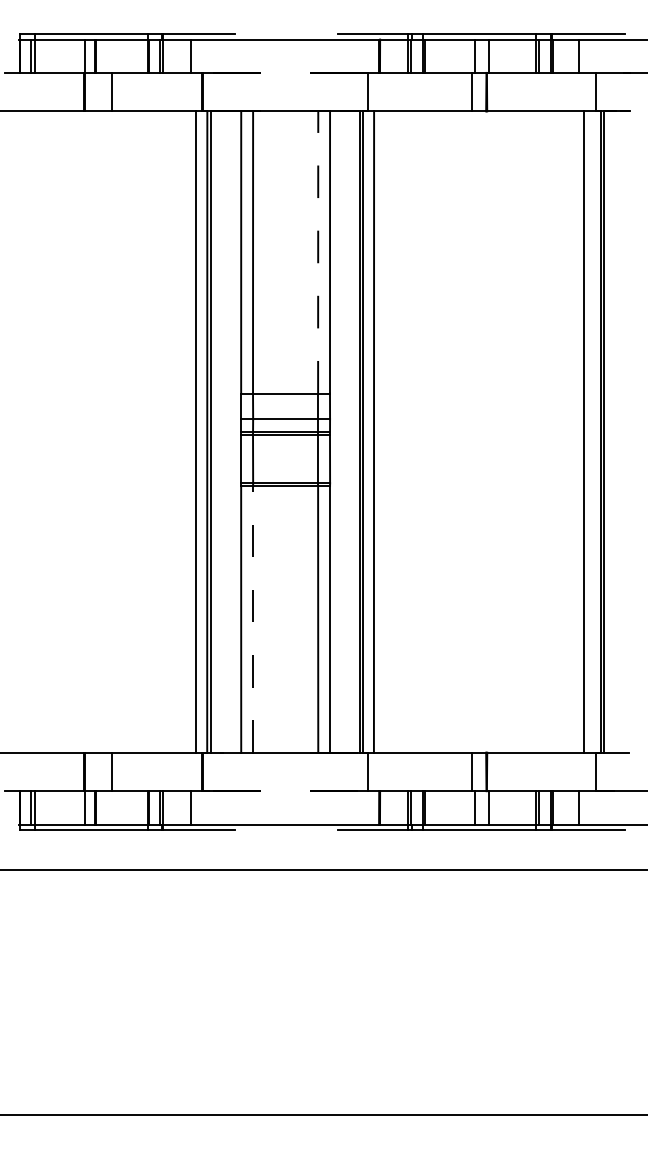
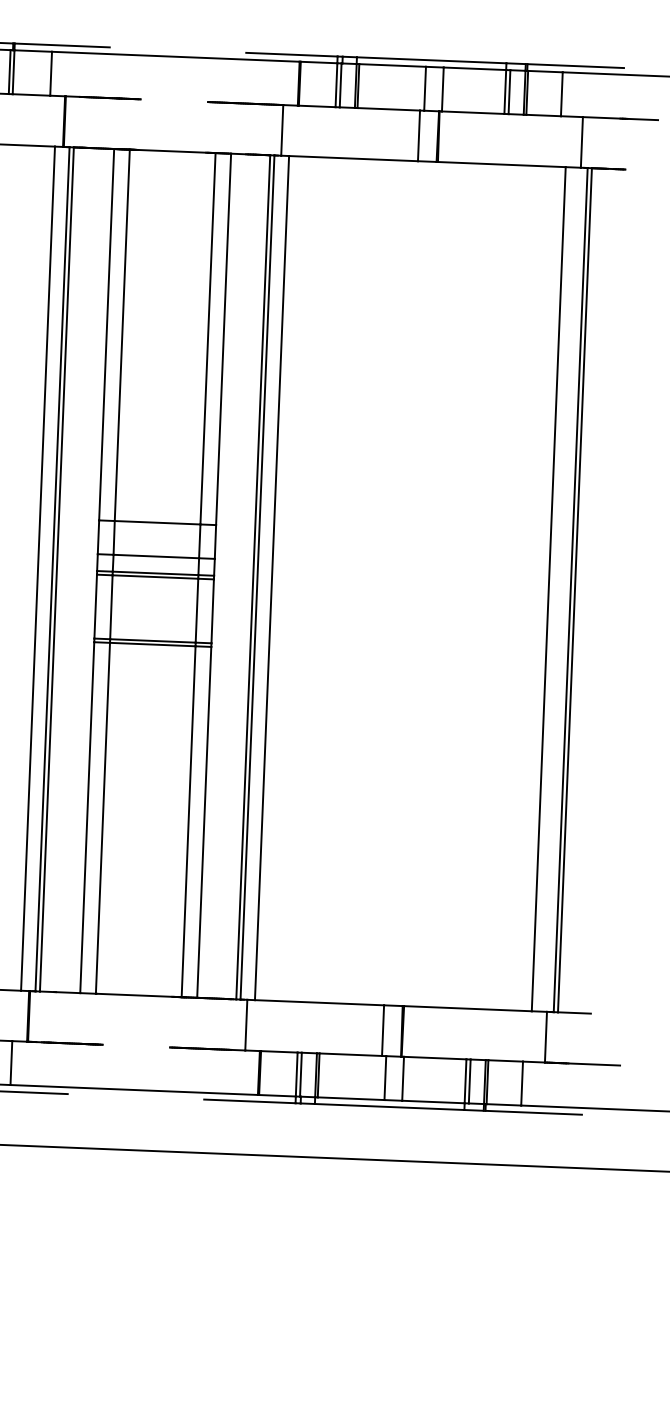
line: (318, 251) -> (208, 337), dashed -> solid
line: (253, 618) -> (103, 817), dashed -> solid

